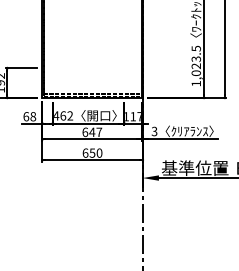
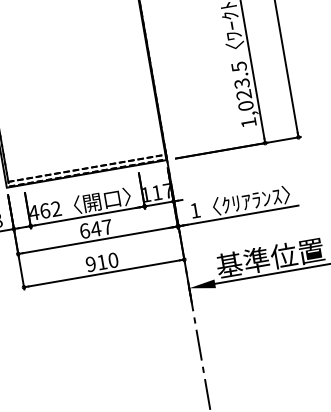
text: (154, 131) -> (195, 210), 3 -> 1
text: (88, 152) -> (95, 262), 650 -> 910

